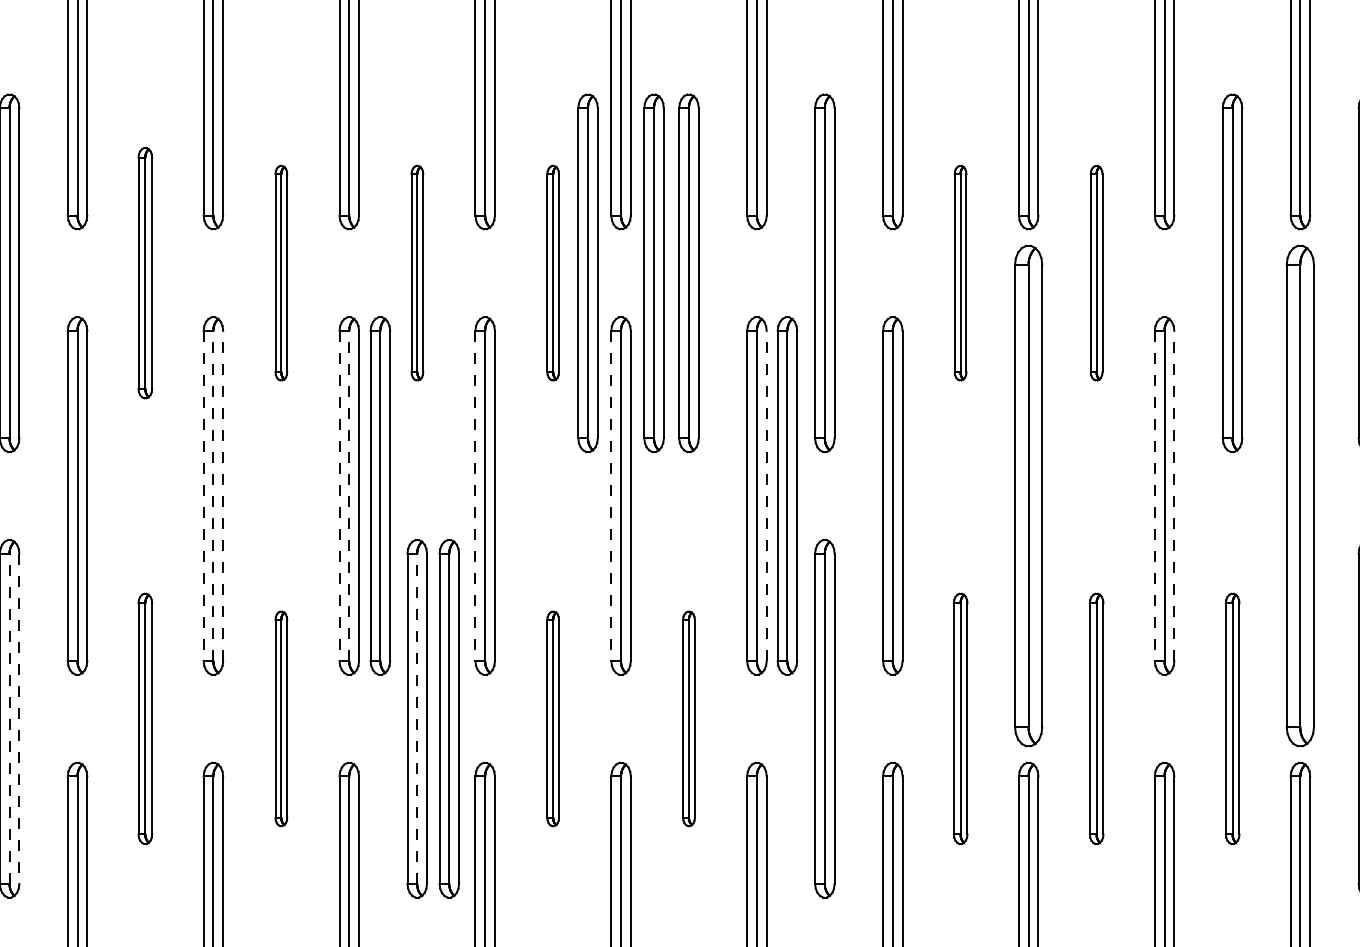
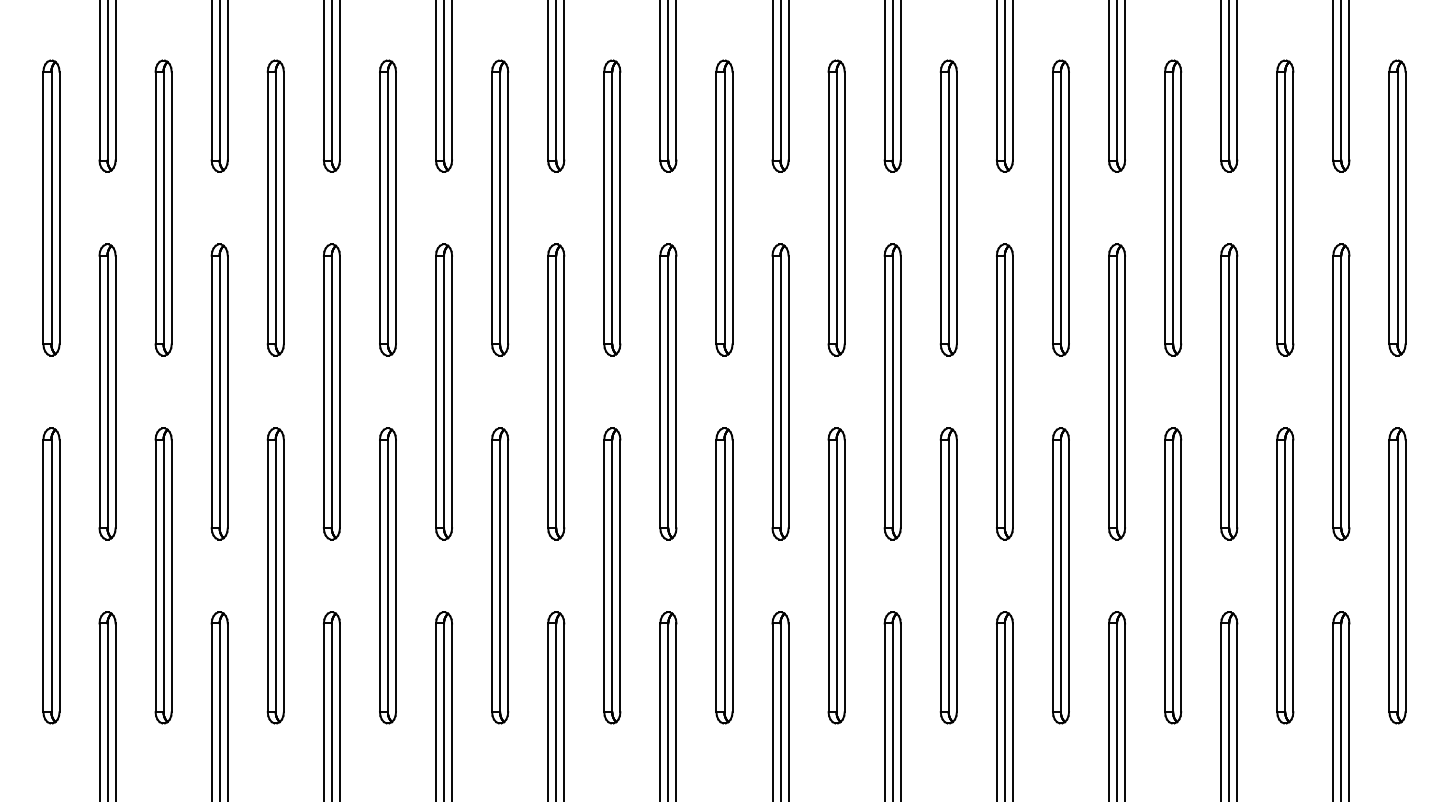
part: (145, 272) -> (275, 207), size x1.43
part: (280, 272) -> (387, 207), size x1.67
part: (417, 272) -> (500, 207), size x1.67
part: (553, 272) -> (612, 207), size x1.67
part: (588, 272) -> (641, 207), removed
part: (653, 272) -> (695, 207), removed
part: (960, 272) -> (948, 207), size x1.67
part: (1096, 272) -> (1060, 207), size x1.67
line: (212, 495) -> (331, 391), dashed -> solid
line: (222, 495) -> (339, 391), dashed -> solid
line: (349, 495) -> (444, 391), dashed -> solid
part: (380, 495) -> (469, 391), removed
line: (766, 495) -> (788, 391), dashed -> solid
part: (787, 495) -> (805, 391), removed
part: (1028, 495) -> (1004, 391), size x0.71
line: (1174, 495) -> (1125, 391), dashed -> solid
part: (1300, 495) -> (1229, 391), size x0.71
line: (203, 496) -> (323, 392), dashed -> solid
line: (340, 496) -> (436, 392), dashed -> solid
line: (475, 496) -> (548, 392), dashed -> solid
line: (611, 496) -> (660, 392), dashed -> solid
line: (1155, 496) -> (1109, 392), dashed -> solid
line: (9, 718) -> (163, 575), dashed -> solid
part: (145, 718) -> (275, 575), size x1.43
part: (280, 718) -> (387, 575), size x1.67
line: (417, 718) -> (500, 575), dashed -> solid
part: (449, 718) -> (526, 575), removed
part: (553, 718) -> (612, 575), size x1.67
part: (689, 718) -> (724, 575), size x1.67
part: (960, 718) -> (948, 575), size x1.43
part: (1096, 718) -> (1060, 575), size x1.43
part: (1232, 718) -> (1173, 575), size x1.43
line: (19, 719) -> (171, 576), dashed -> solid

